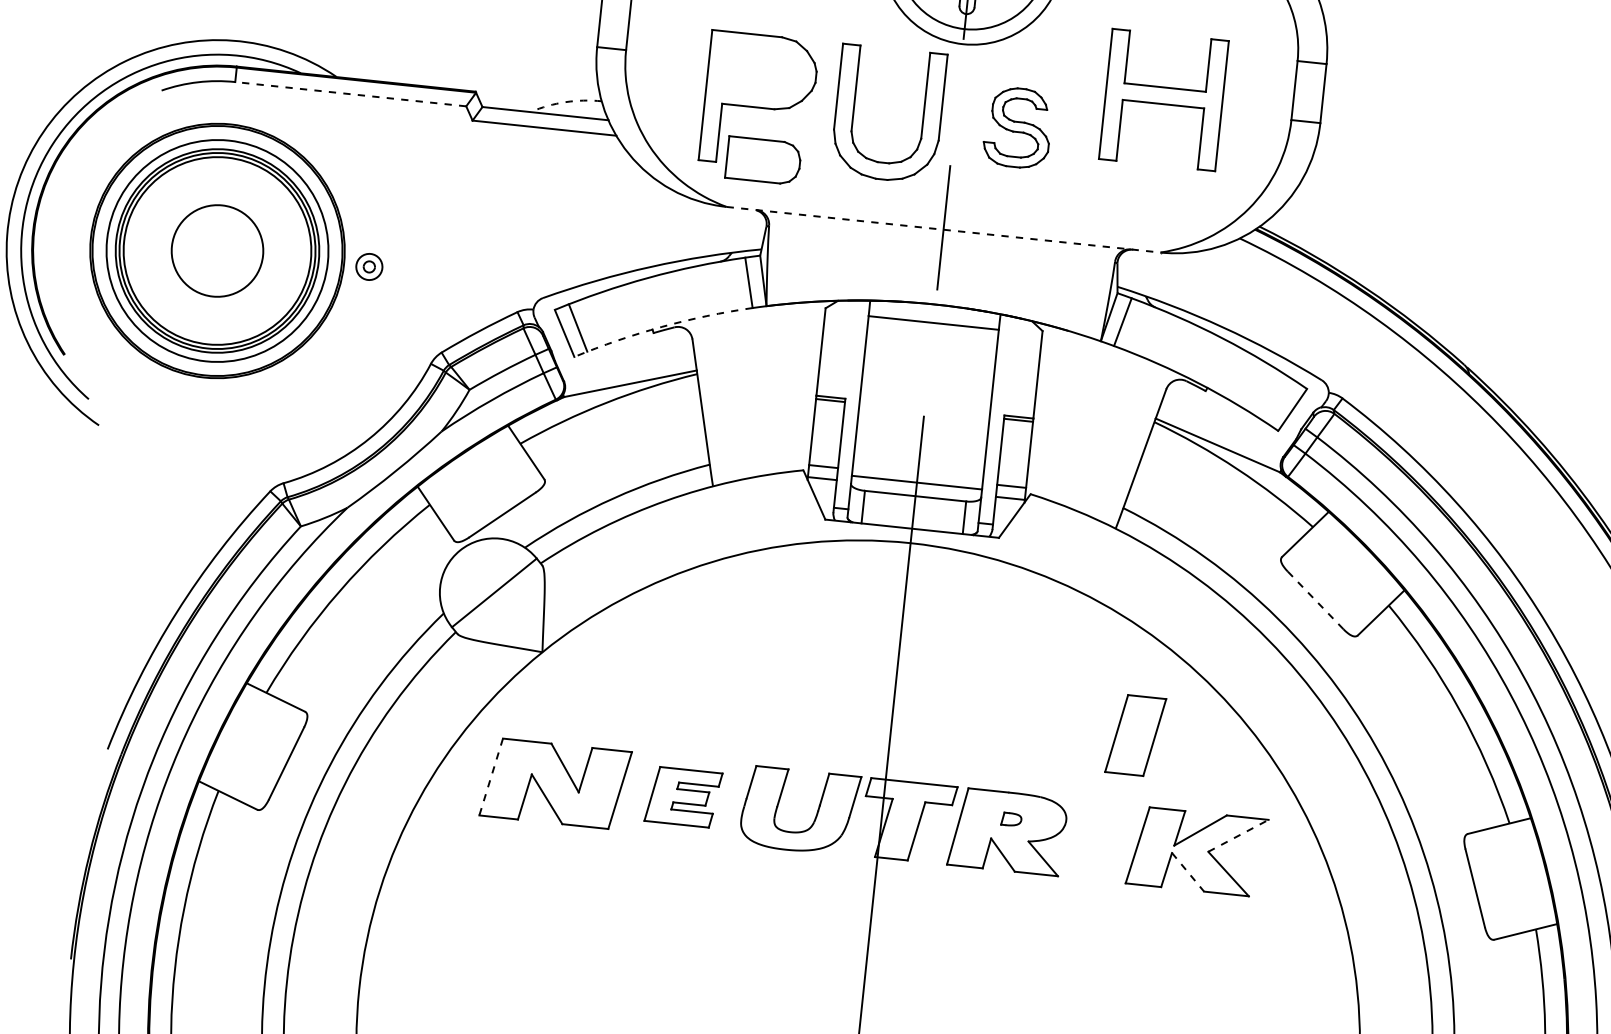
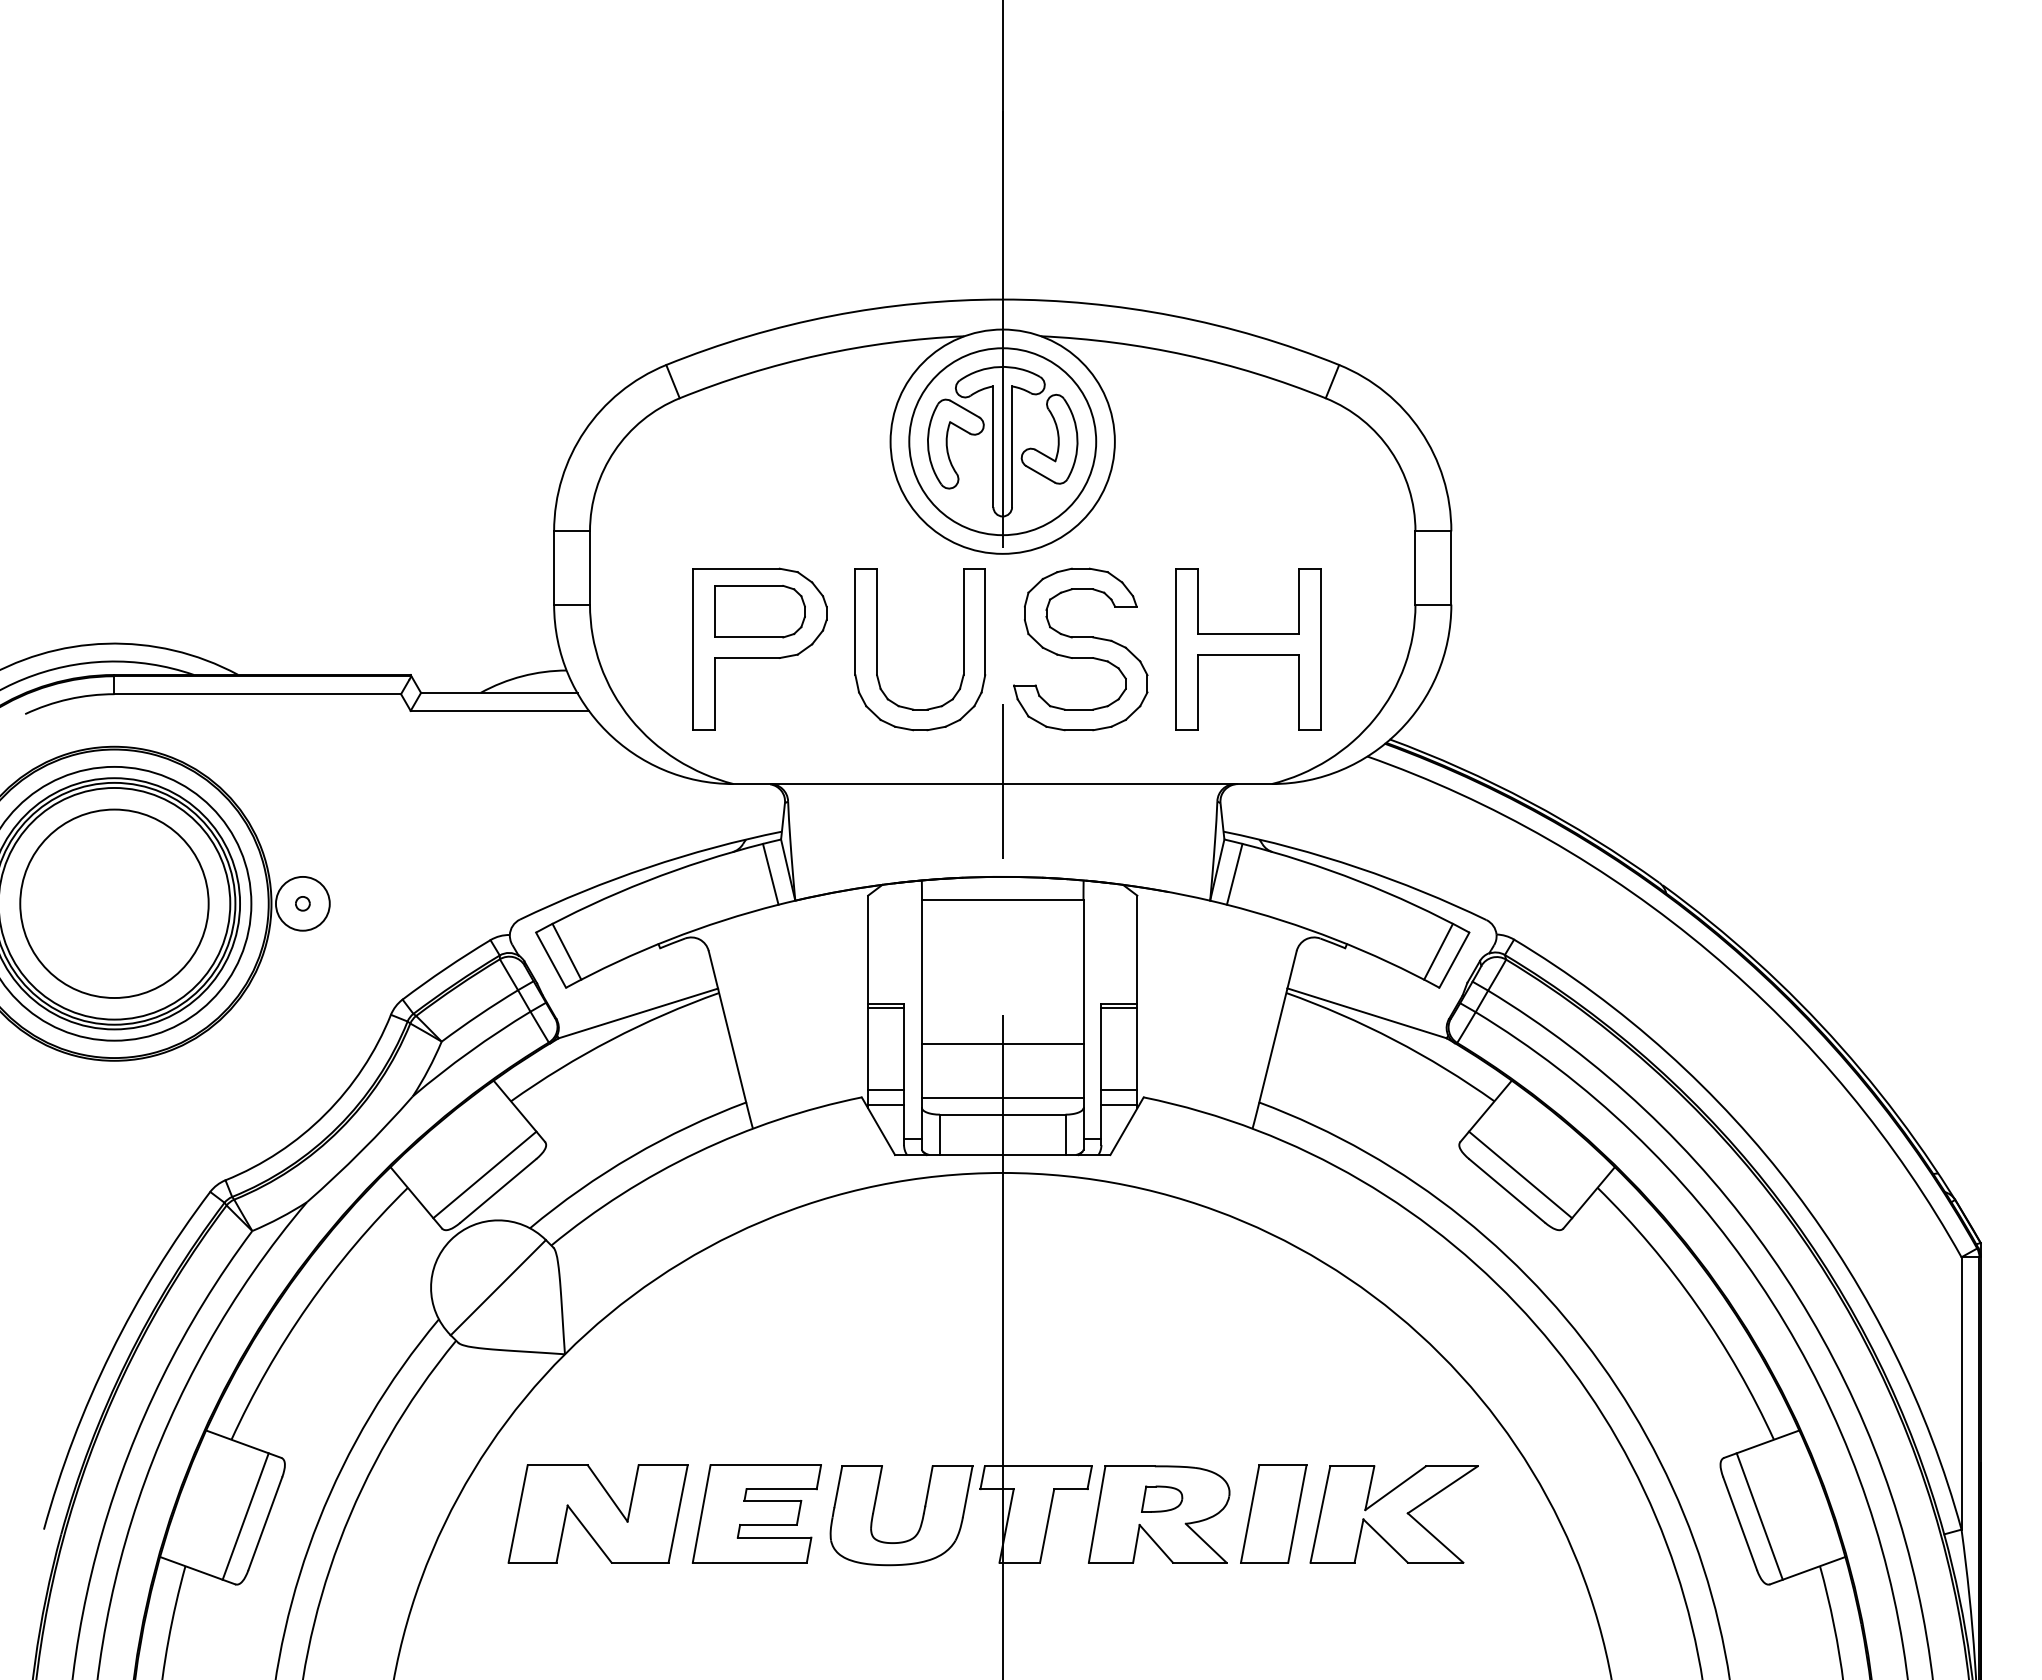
line: (350, 94) -> (257, 694), dashed -> solid
part: (1163, 100) -> (1248, 649), moved
arc: (565, 102) -> (522, 676), dashed -> solid
part: (1017, 127) -> (1080, 649), size x1.67
part: (763, 160) -> (759, 611), moved
line: (944, 230) -> (1003, 784), dashed -> solid
circle: (217, 250) -> (114, 903), size x1.67
circle: (369, 266) -> (302, 903), size x1.67
arc: (661, 326) -> (669, 939), dashed -> solid
line: (1280, 401) -> (1438, 951), added
line: (921, 439) -> (1002, 1044), added
line: (492, 500) -> (484, 1174), added
line: (1327, 588) -> (1520, 1174), added
line: (1315, 600) -> (1507, 1191), dashed -> solid
part: (1135, 735) -> (1273, 1513), moved
line: (271, 755) -> (245, 1516), added
line: (491, 777) -> (518, 1514), dashed -> solid
part: (683, 796) -> (756, 1513), size x1.43
part: (1011, 819) -> (1162, 1498), size x1.67
line: (1239, 835) -> (1443, 1489), dashed -> solid
line: (1187, 872) -> (1385, 1541), dashed -> solid
line: (1491, 884) -> (1759, 1516), added

